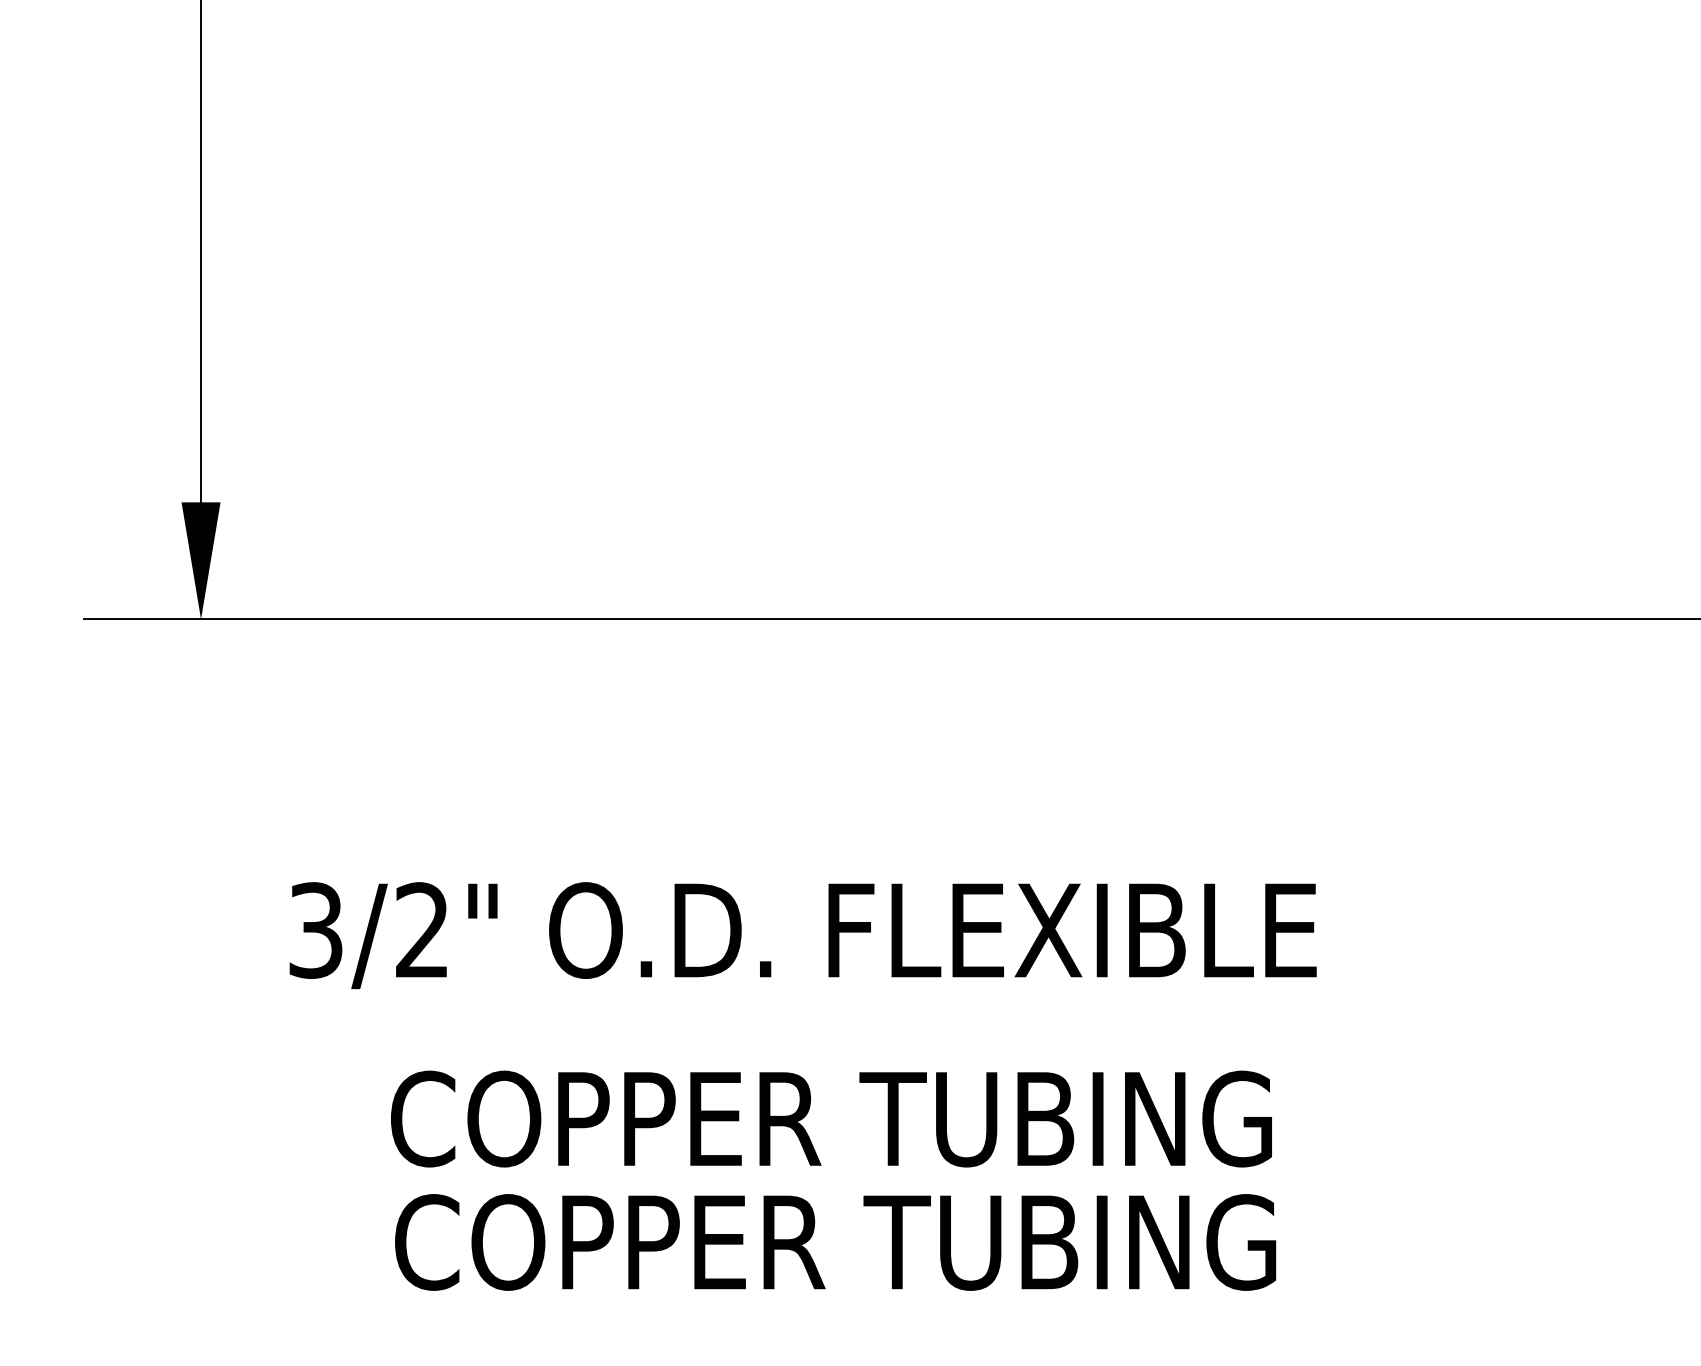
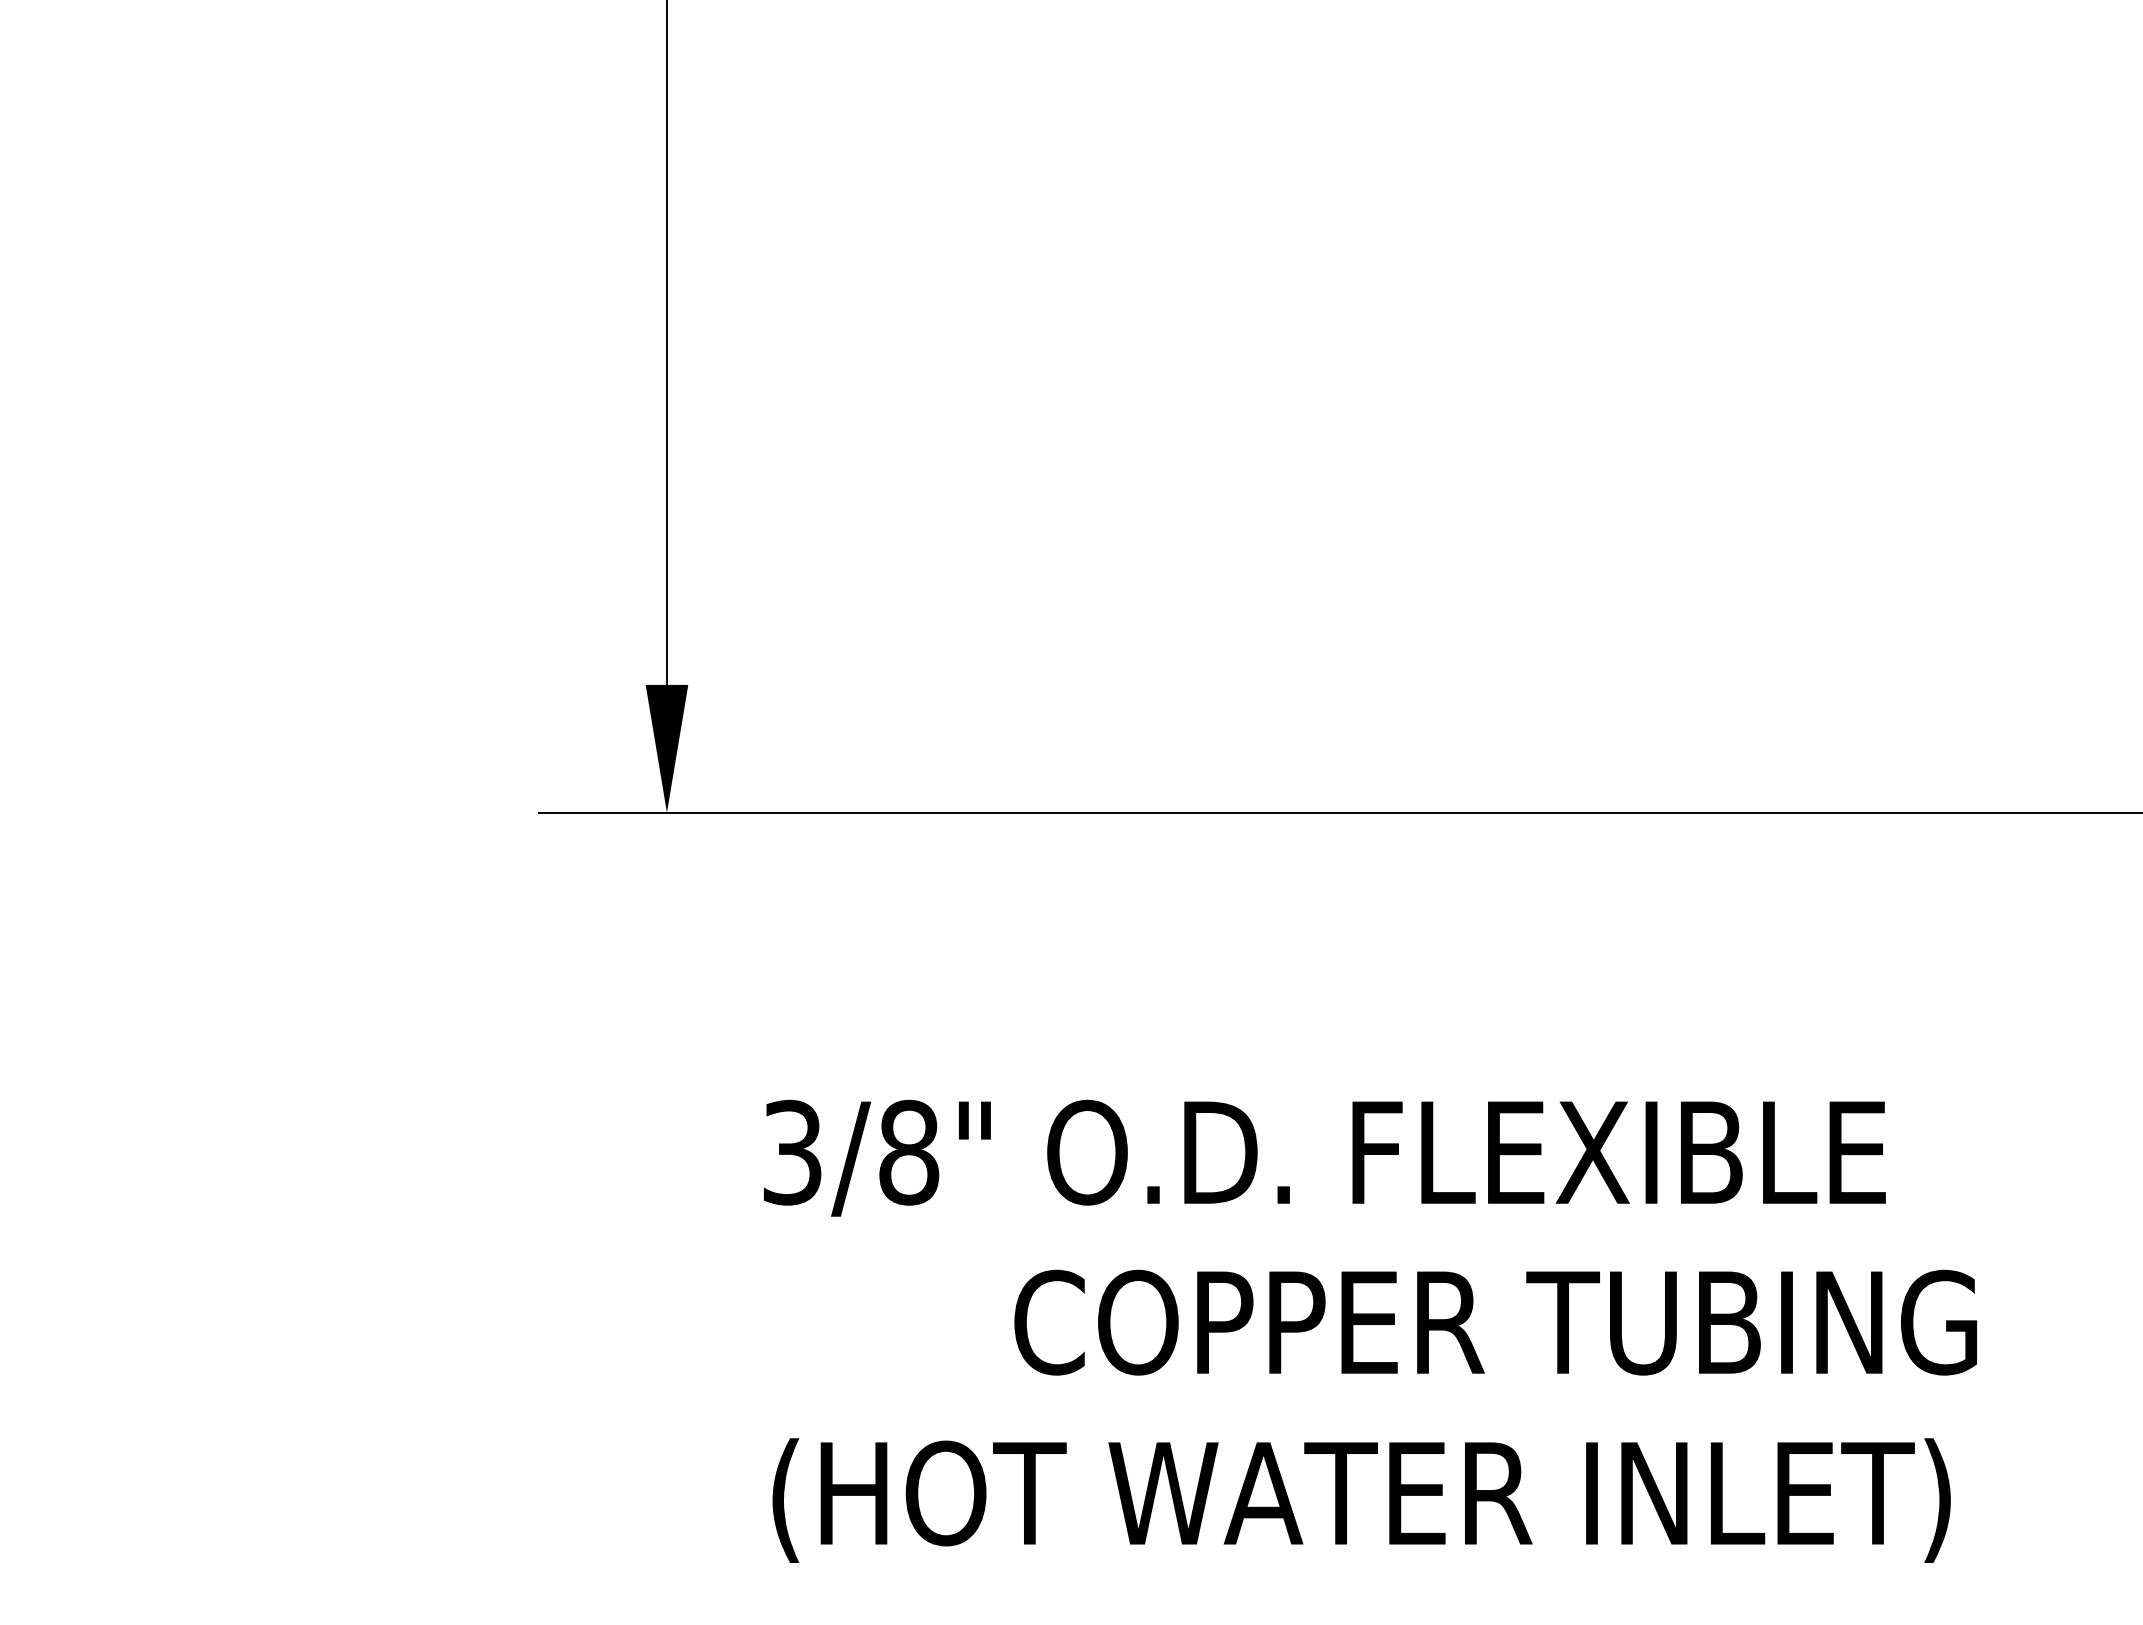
text: (423, 930) -> (909, 1152), 3/2" -> 3/8"
text: (831, 1118) -> (1495, 1322), moved
text: (836, 1248) -> (1361, 1500), COPPER TUBING -> (HOT WATER INLET)

